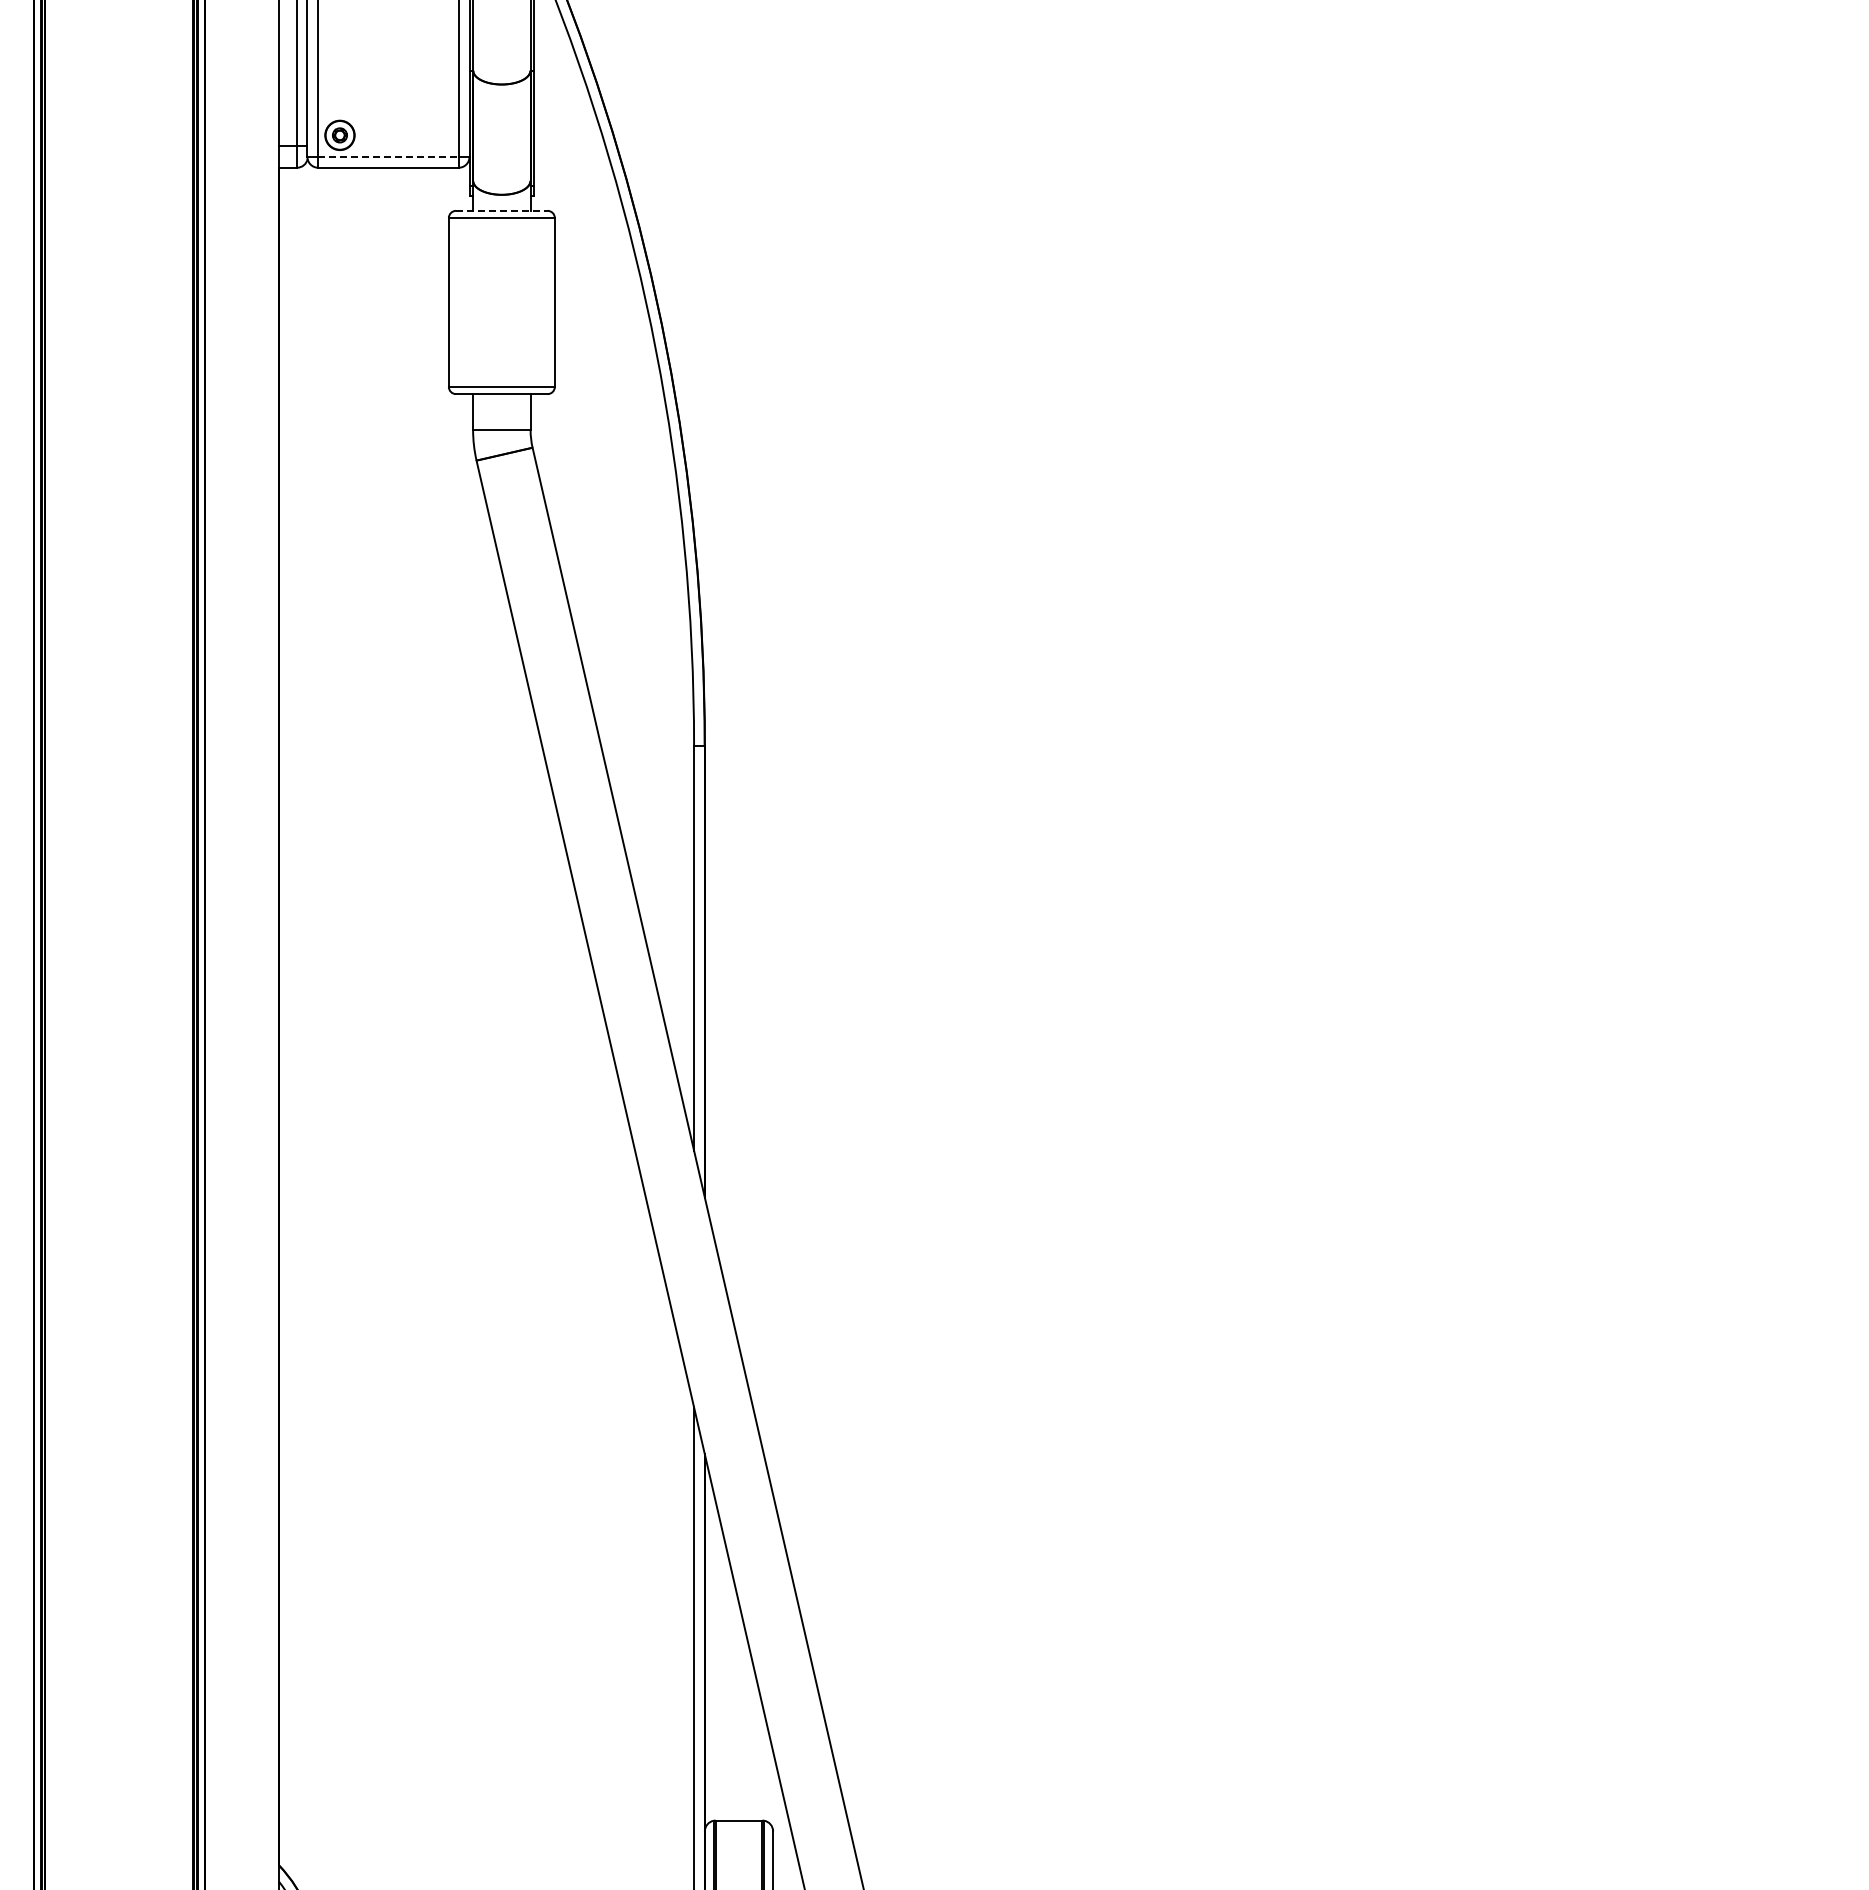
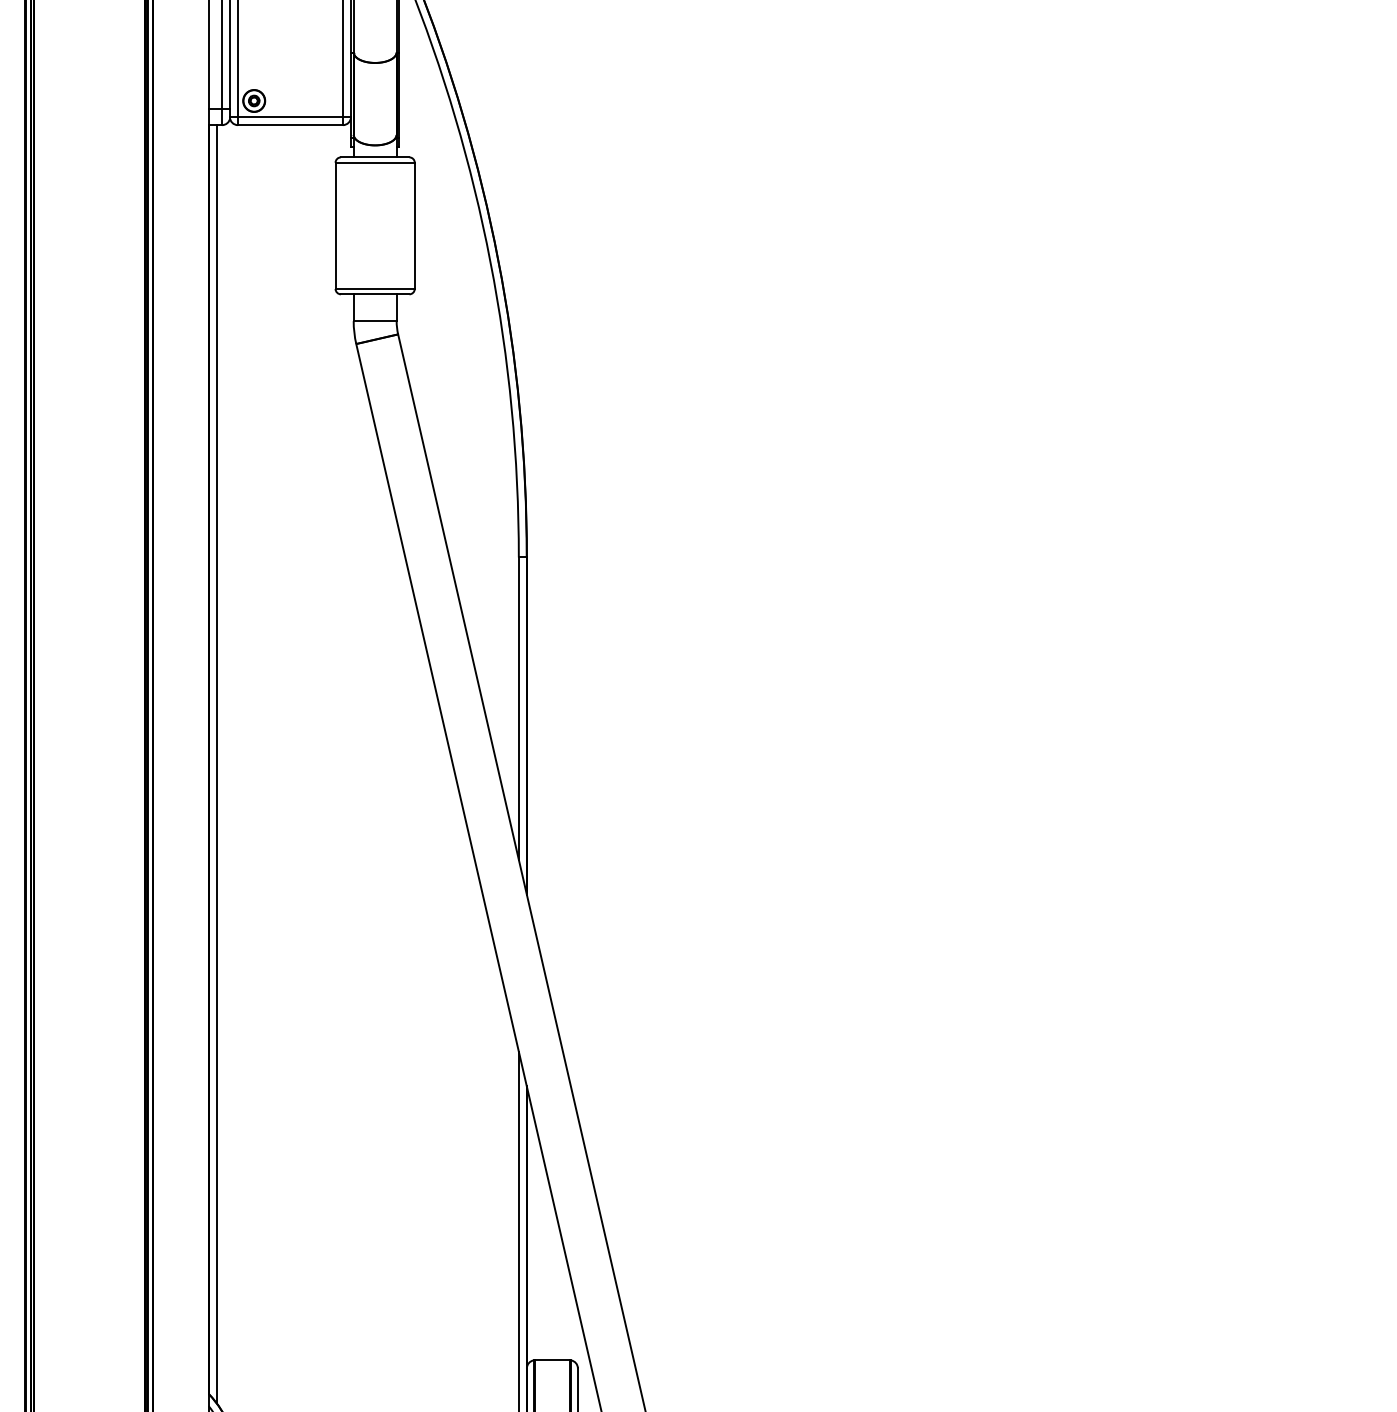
line: (388, 156) -> (290, 116), dashed -> solid
line: (501, 210) -> (374, 157), dashed -> solid
line: (289, 1022) -> (216, 763), added

